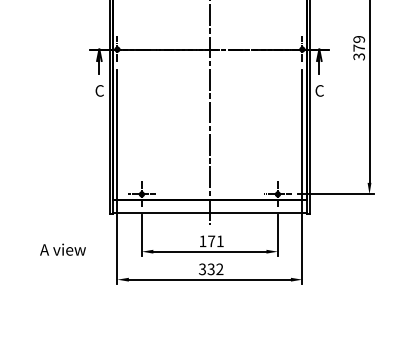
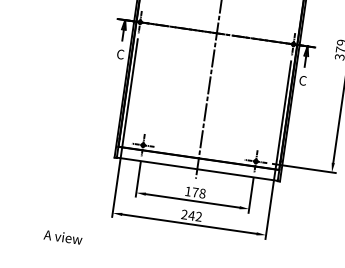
text: (219, 241) -> (201, 193), 171 -> 178
text: (62, 249) -> (62, 237), moved
text: (207, 269) -> (188, 215), 332 -> 242

